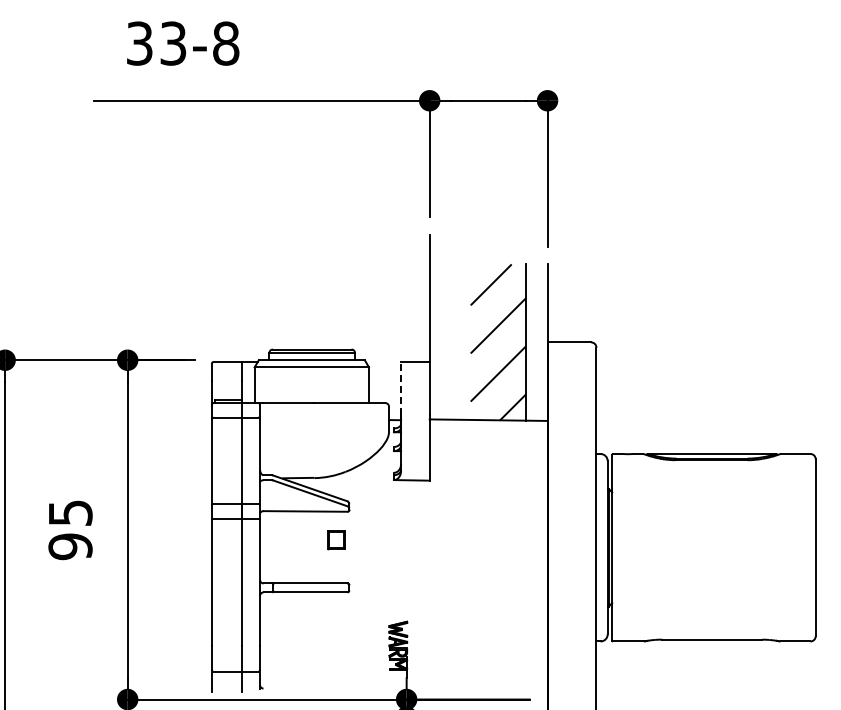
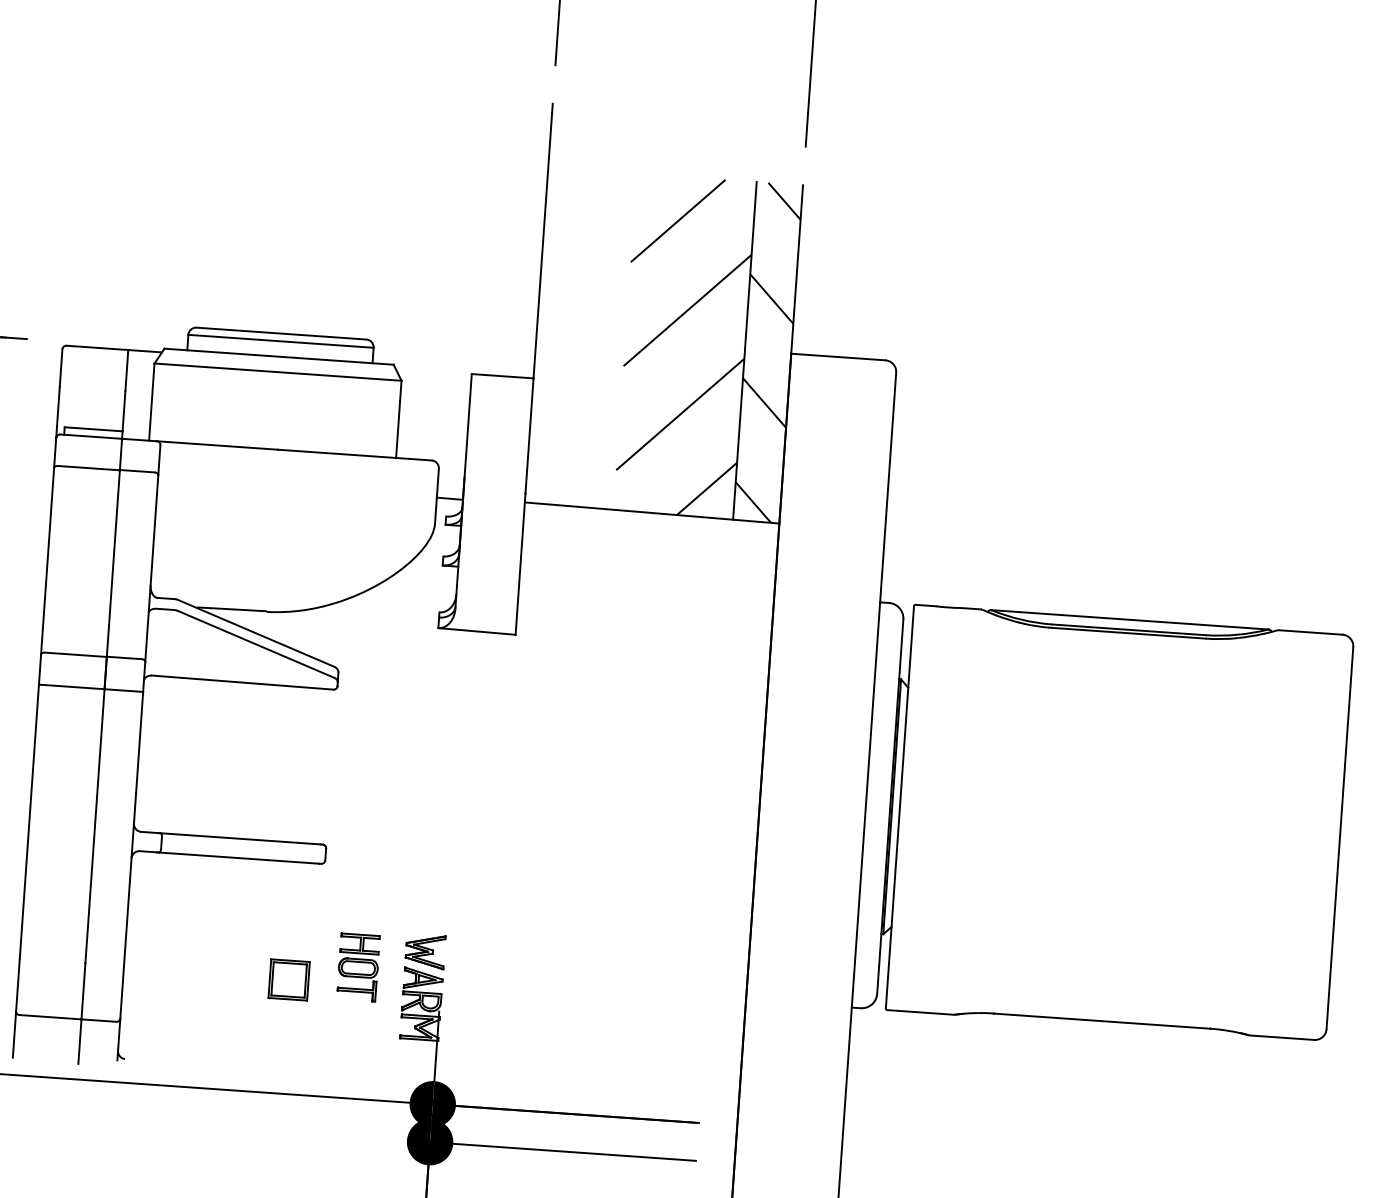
hatch: (536, 342) -> (767, 352), added
line: (401, 388) -> (468, 431), dashed -> solid
part: (336, 540) -> (288, 981), moved
part: (367, 638) -> (357, 966), added

